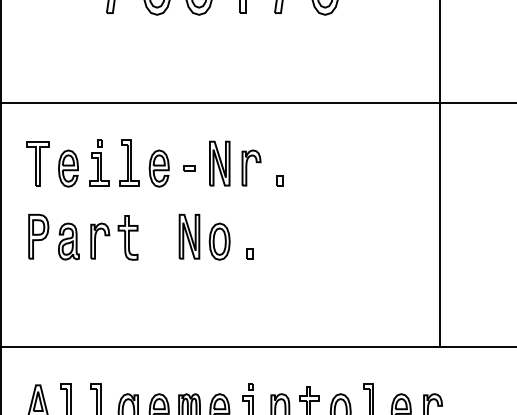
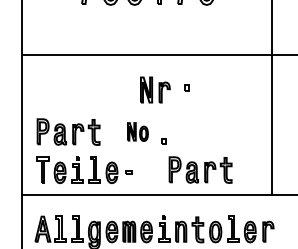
part: (111, 164) -> (84, 170), moved
part: (279, 180) -> (186, 87), moved
part: (203, 236) -> (137, 131), size x0.7
part: (314, 302) -> (200, 169), added

